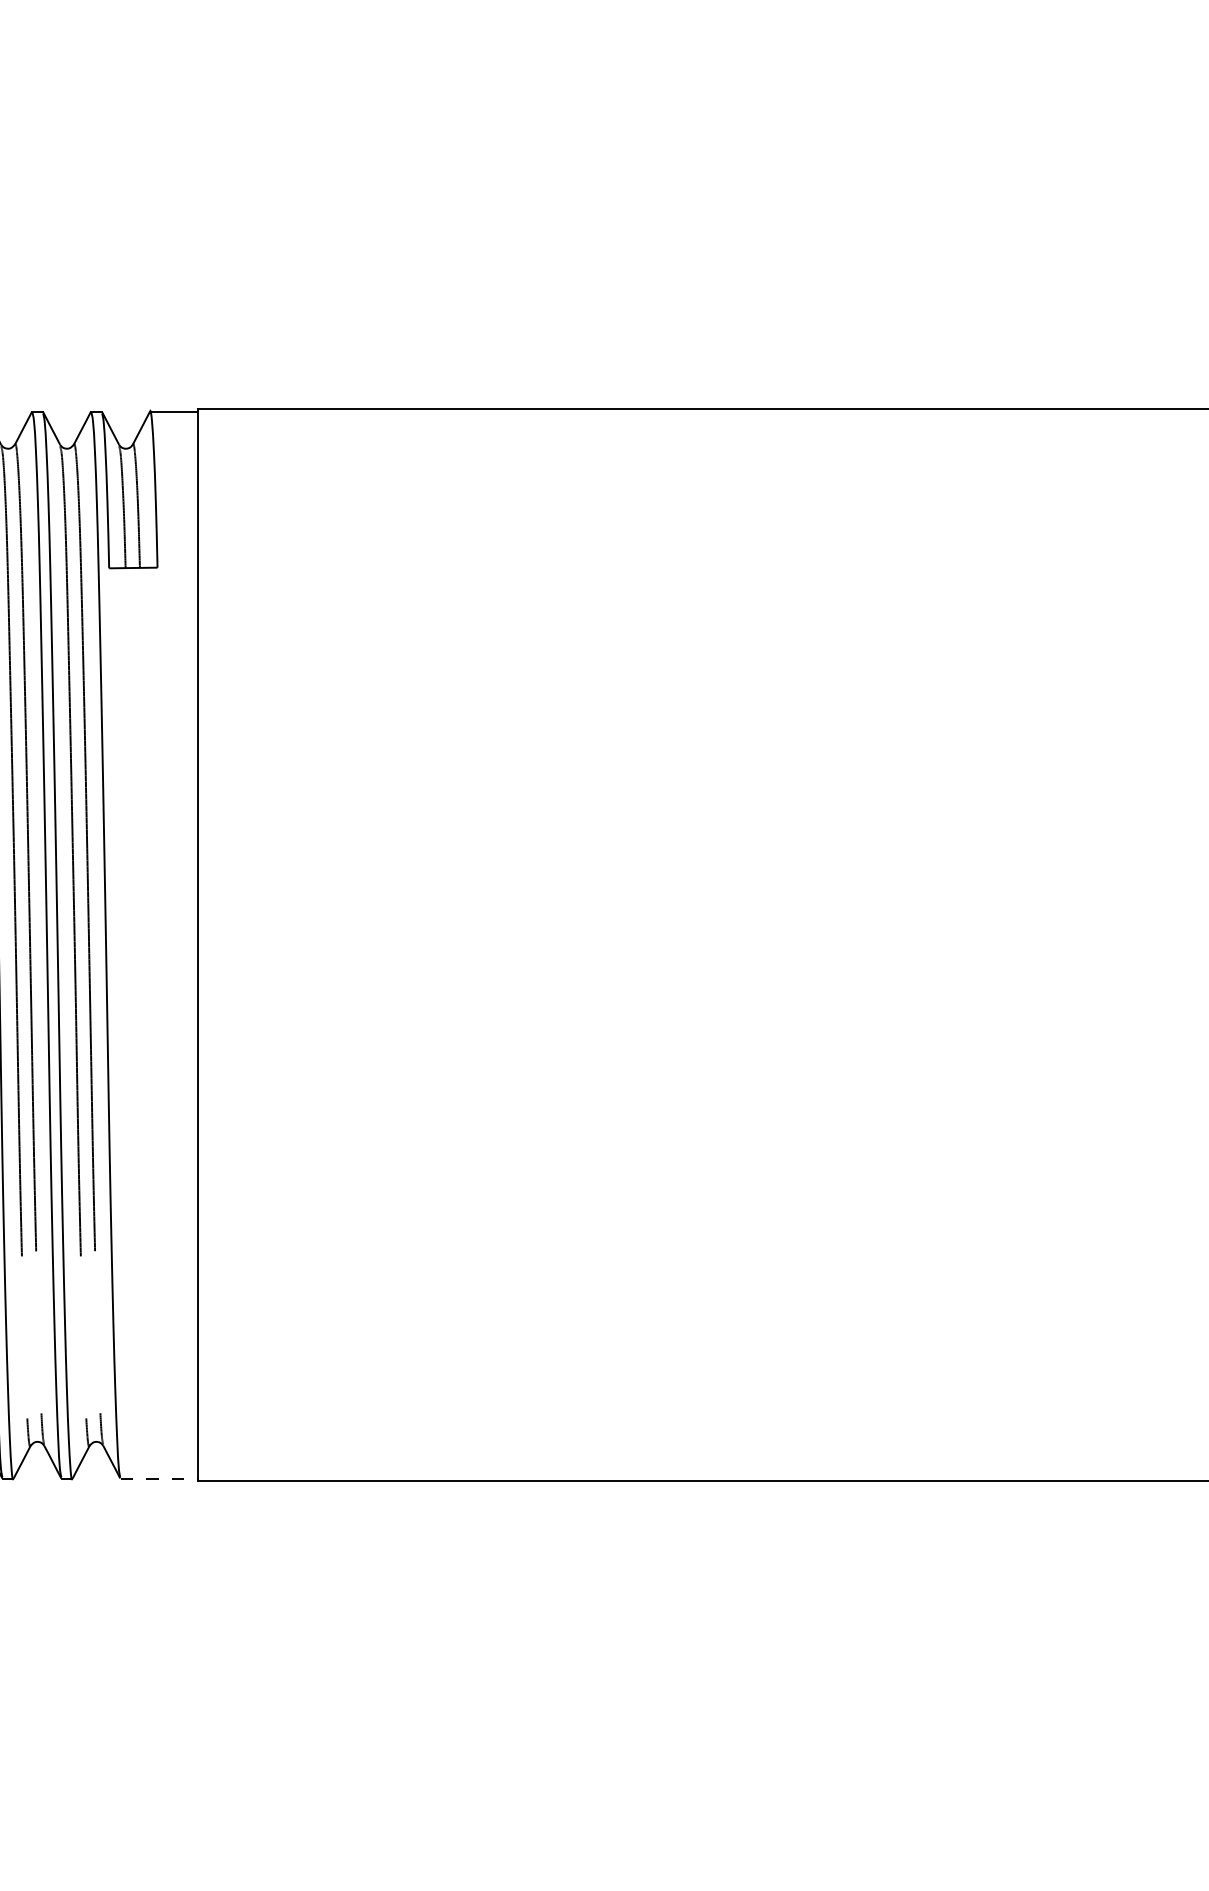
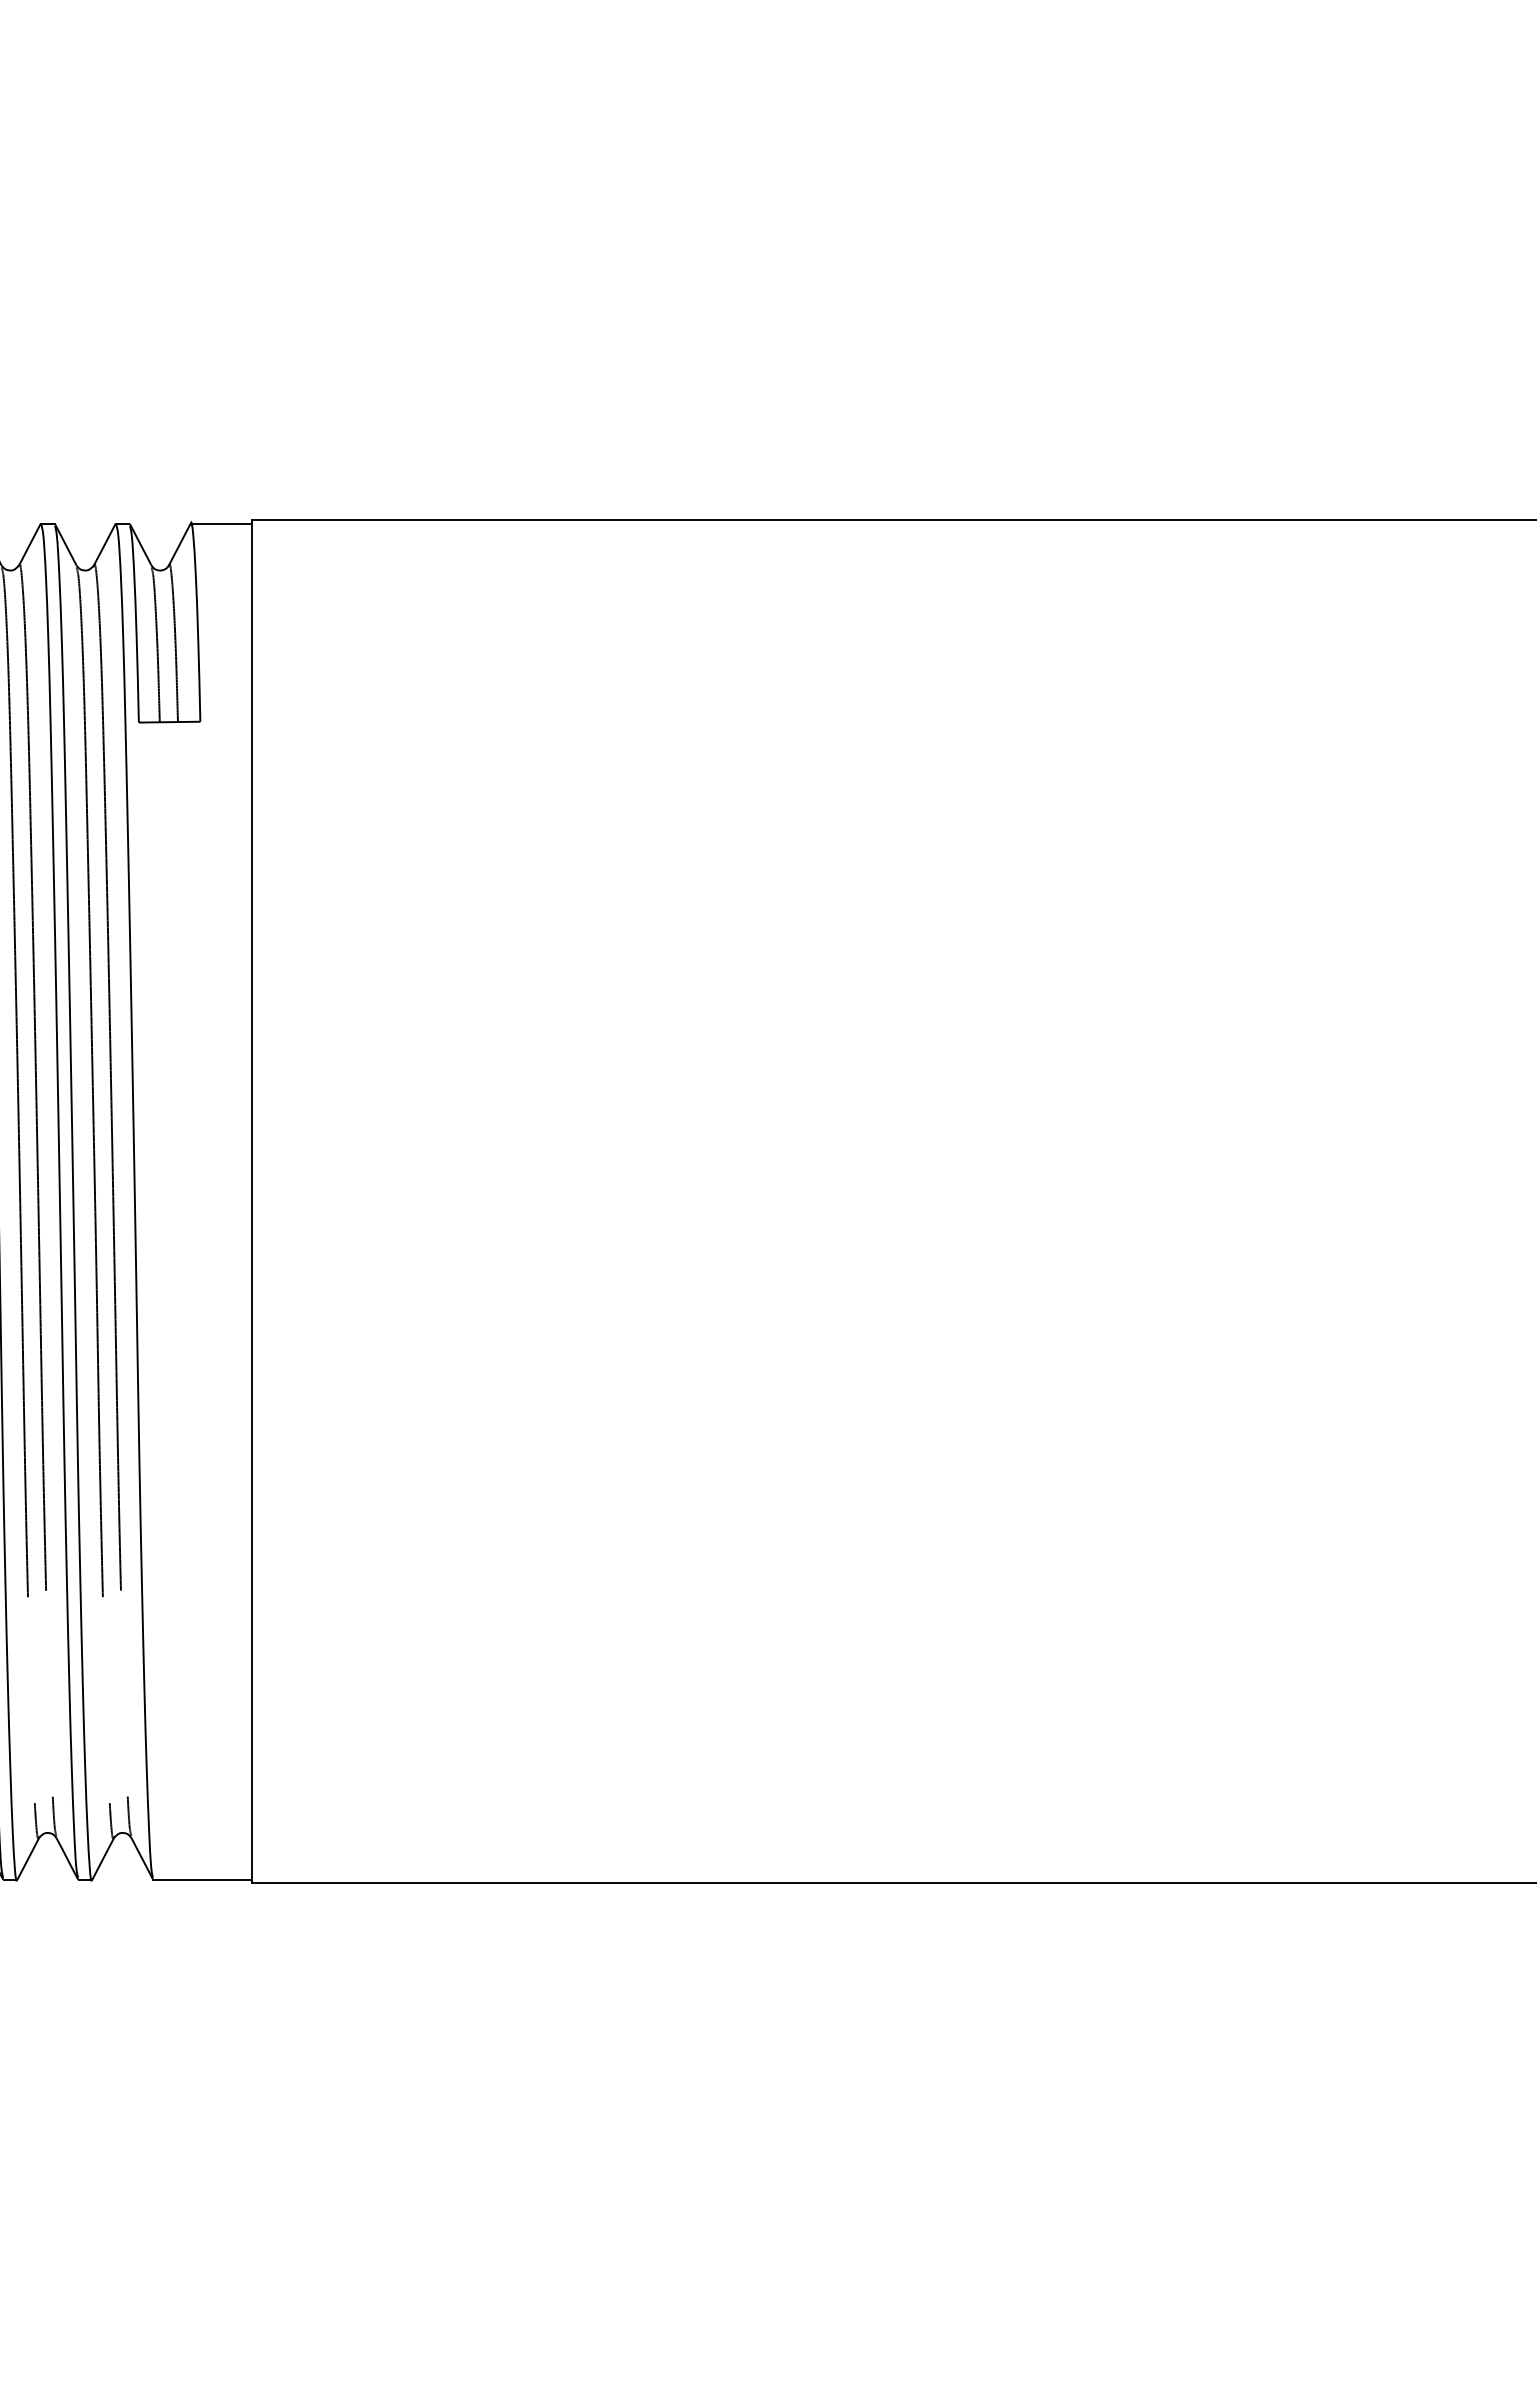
line: (160, 1478) -> (203, 1879), dashed -> solid

